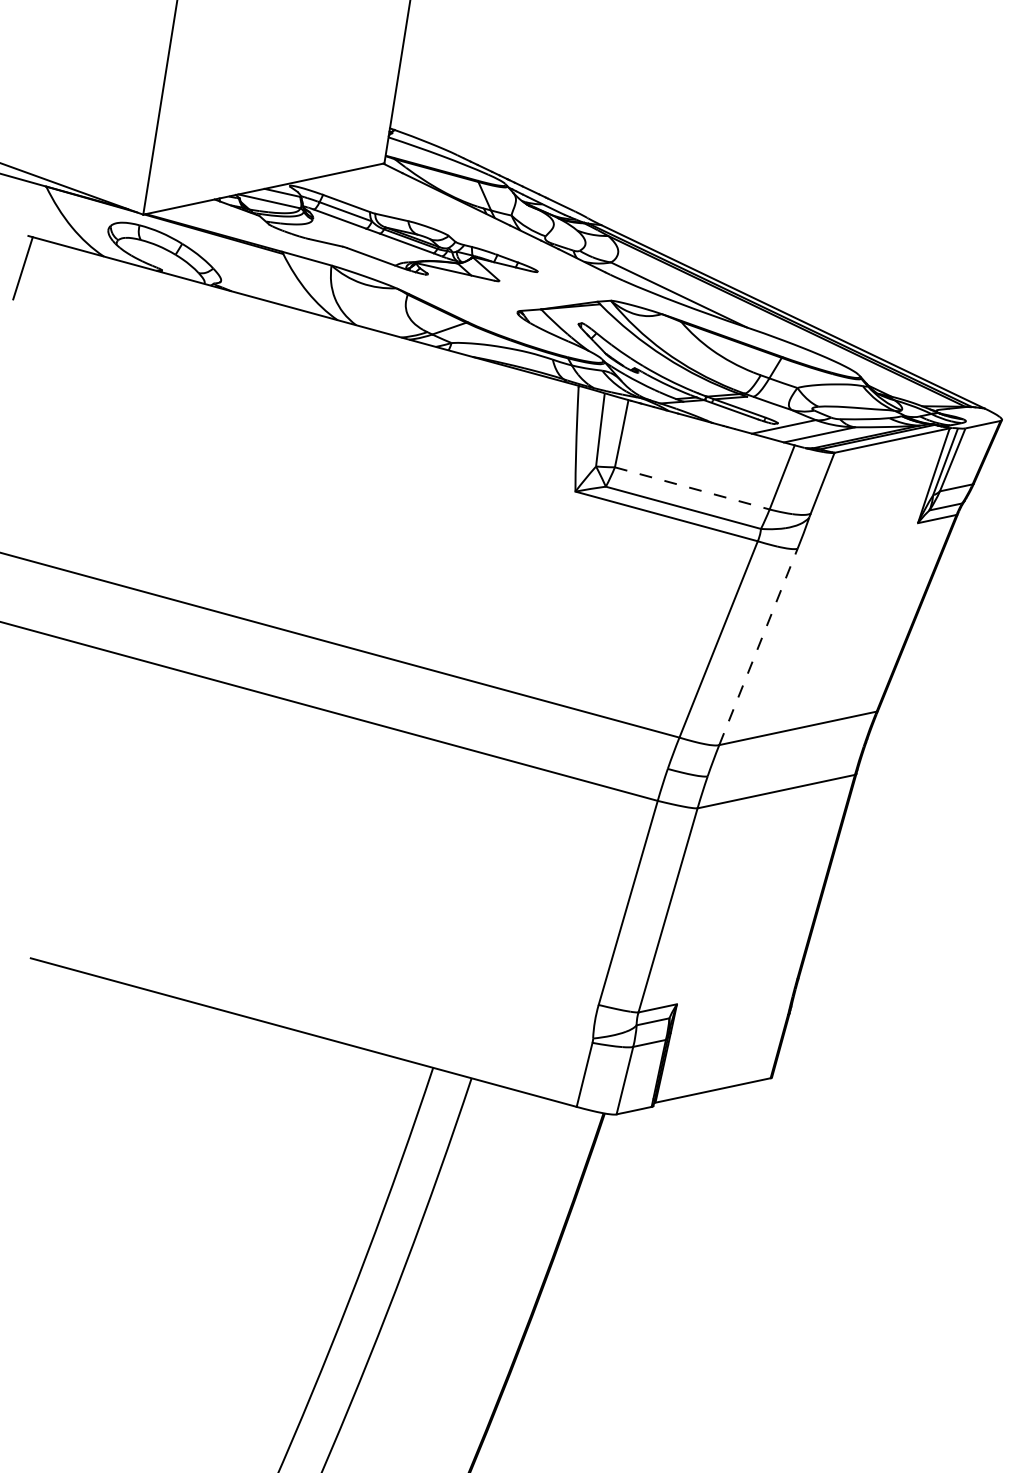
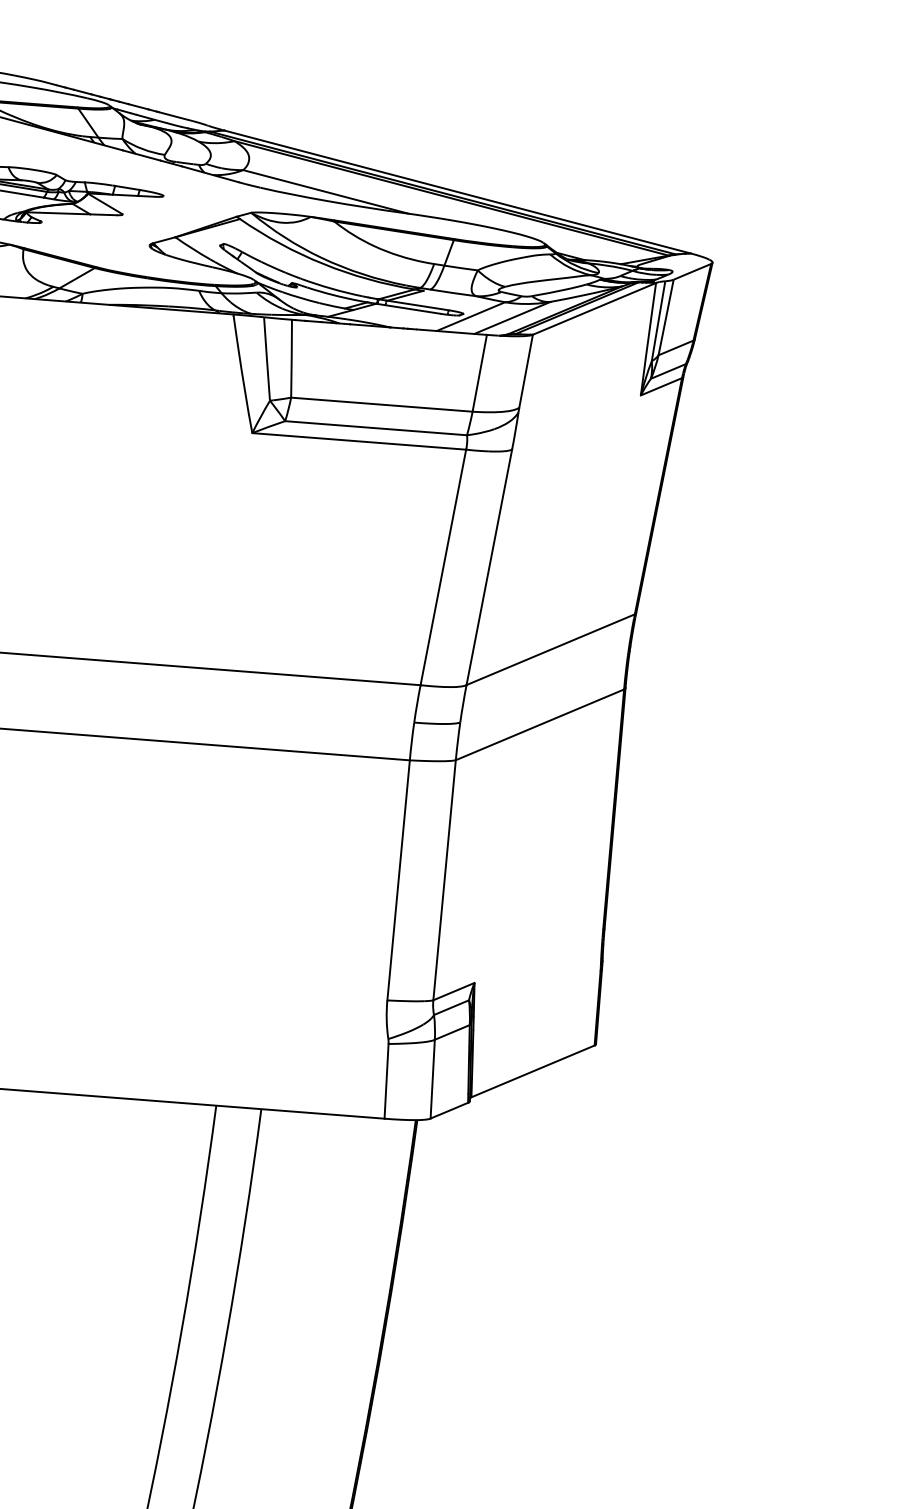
line: (692, 488) -> (382, 404), dashed -> solid
line: (758, 646) -> (489, 566), dashed -> solid

